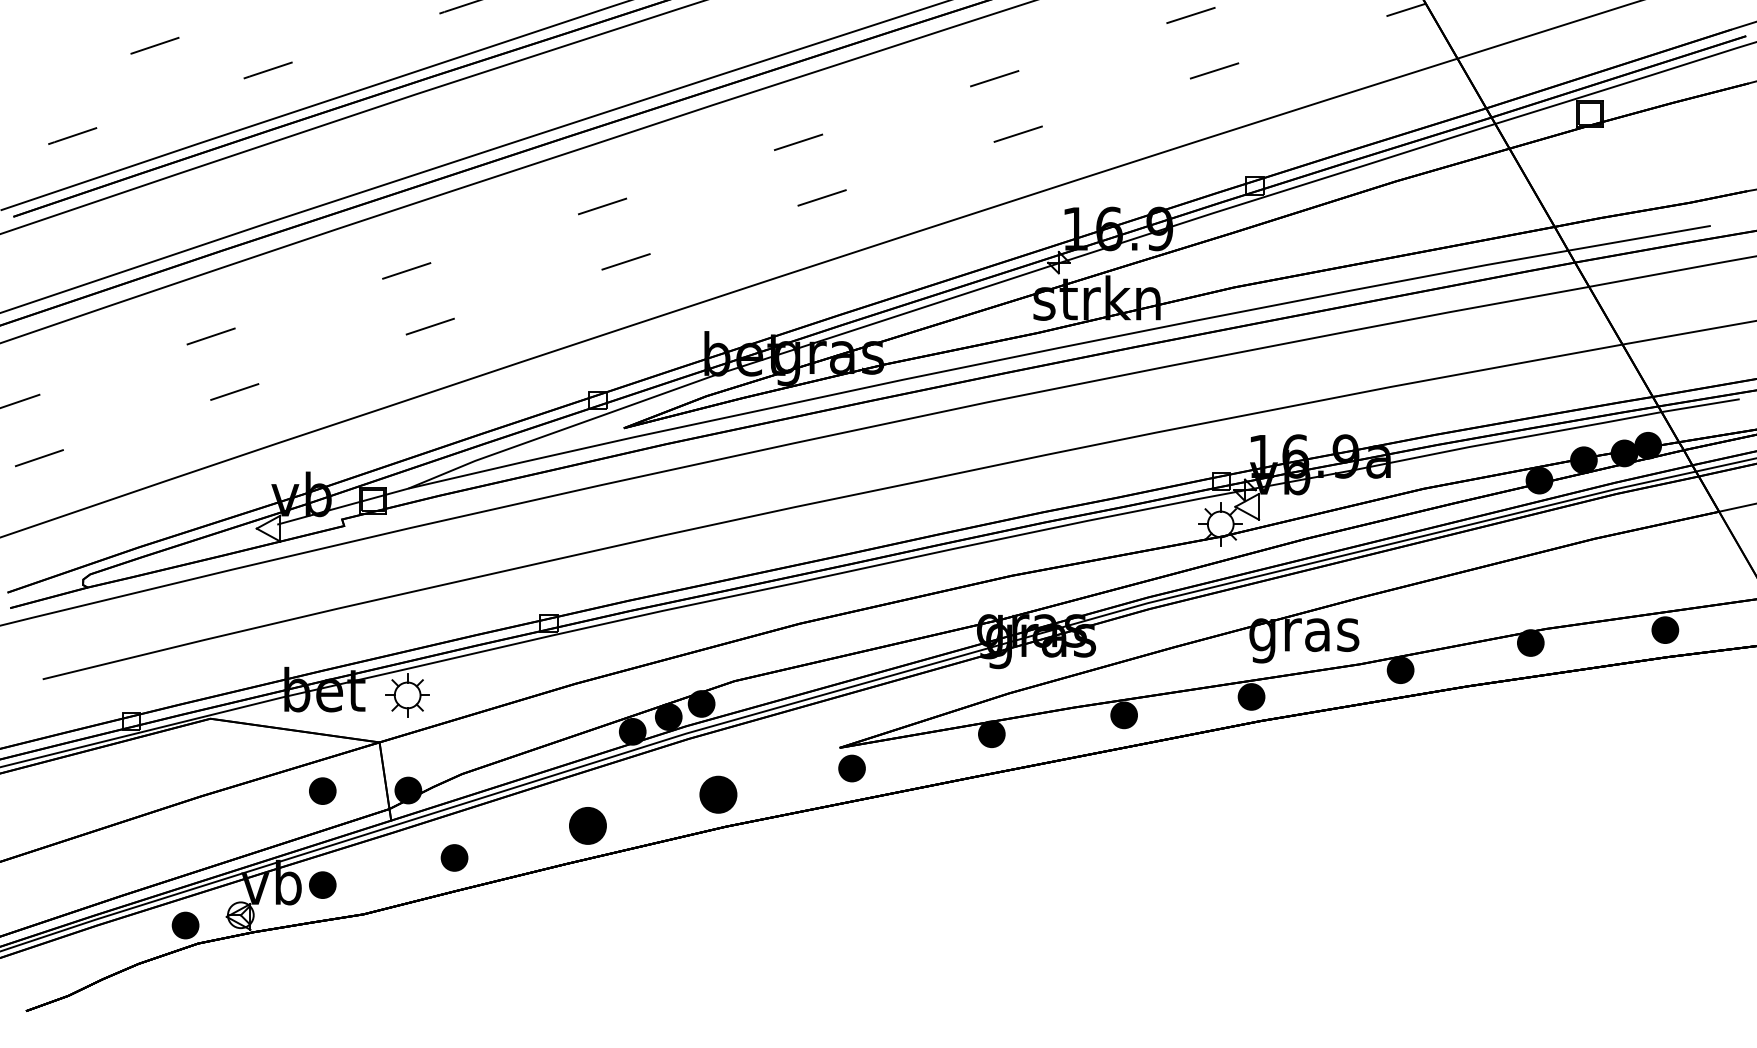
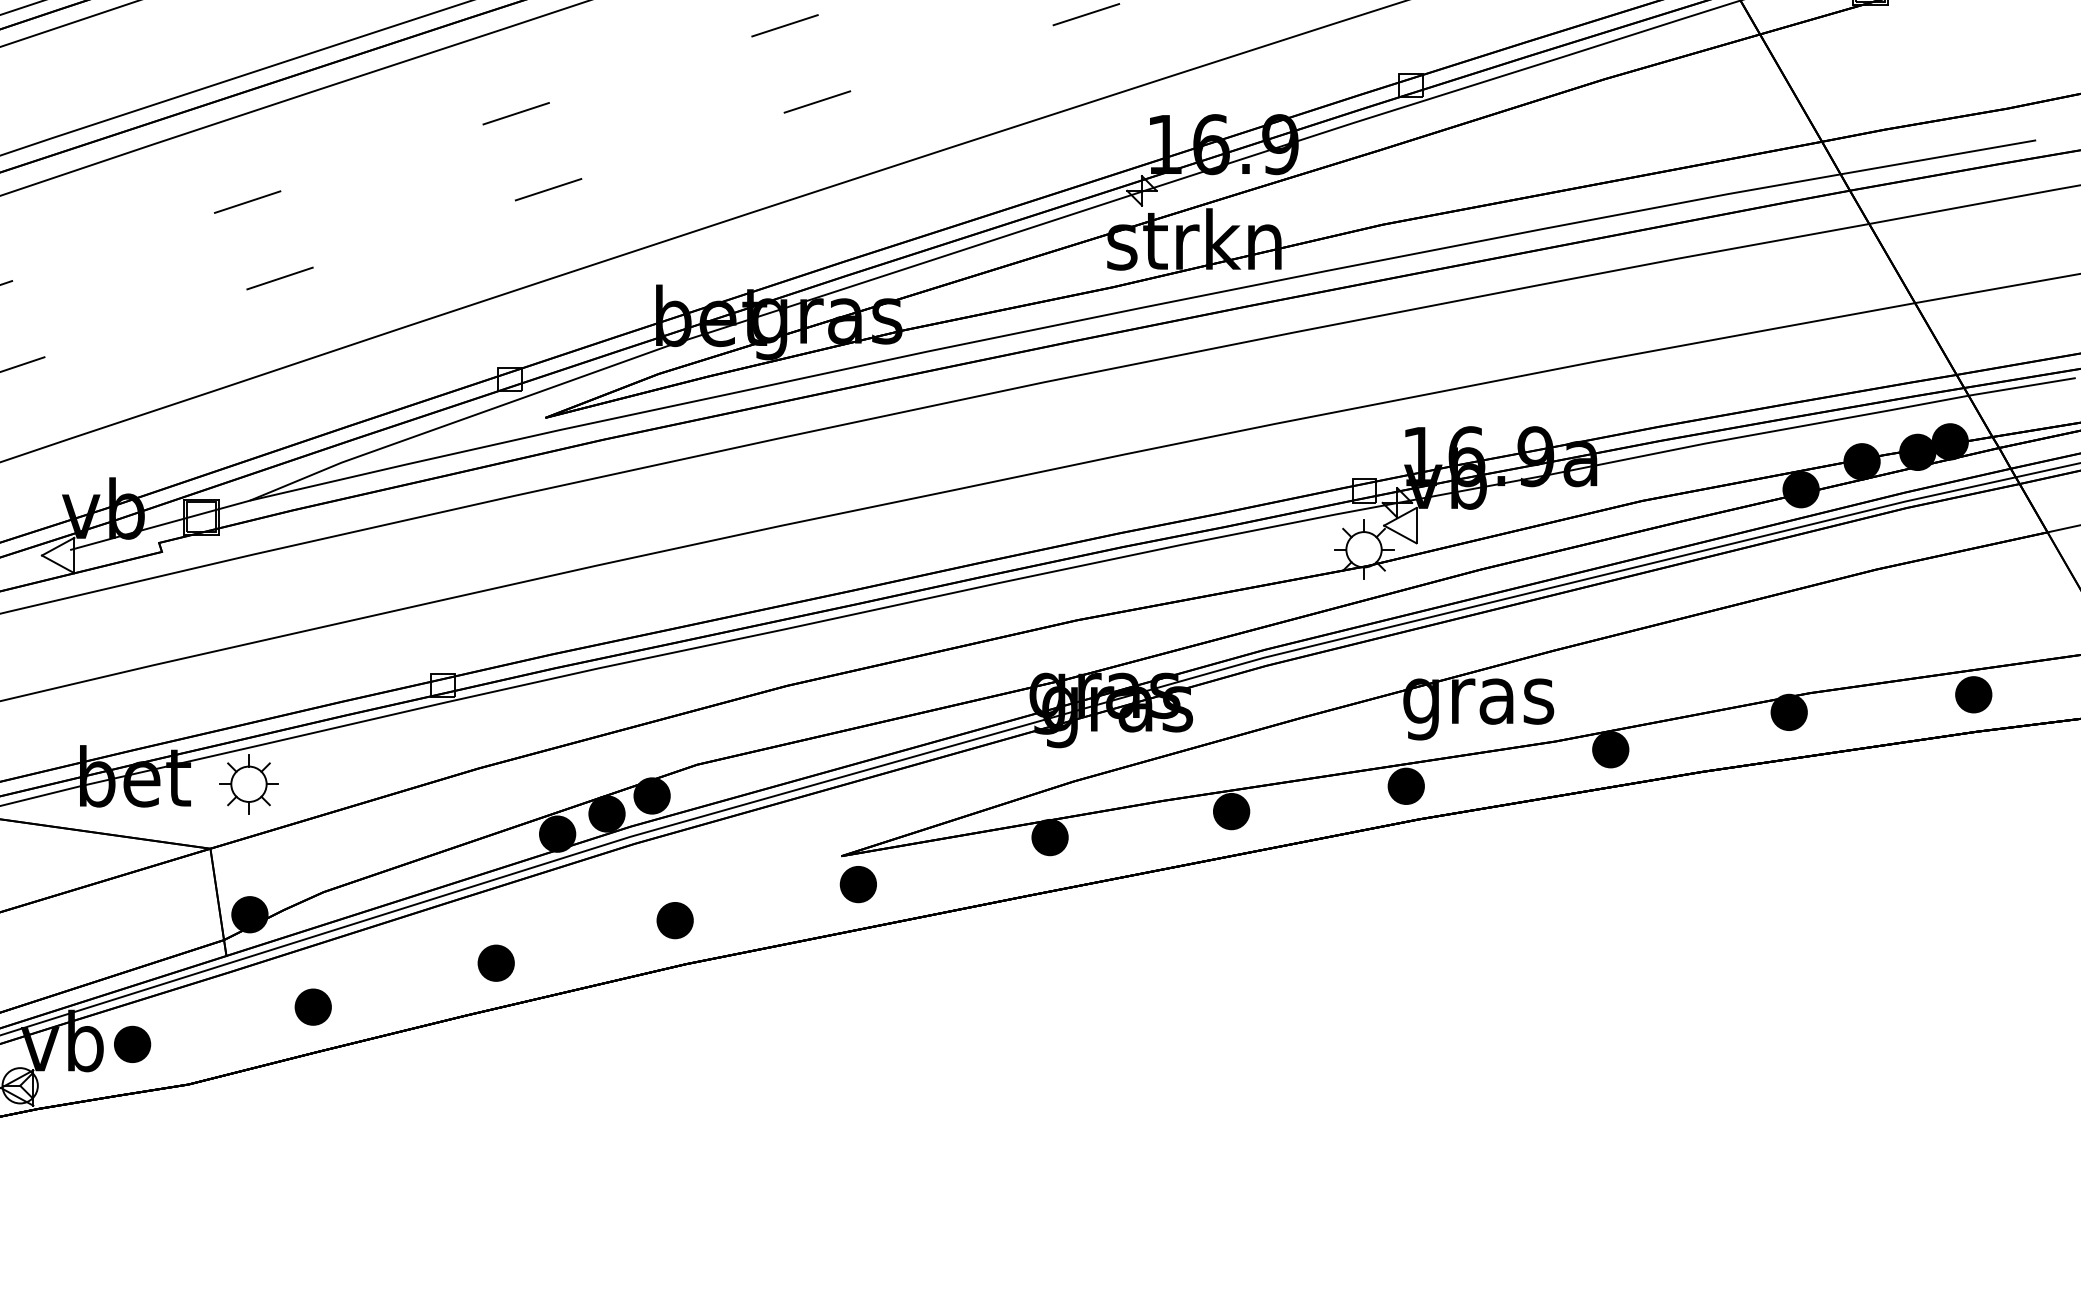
part: (322, 790) -> (132, 914), removed
part: (718, 794) -> (675, 920), size x0.71
part: (587, 825) -> (495, 962), size x0.71

